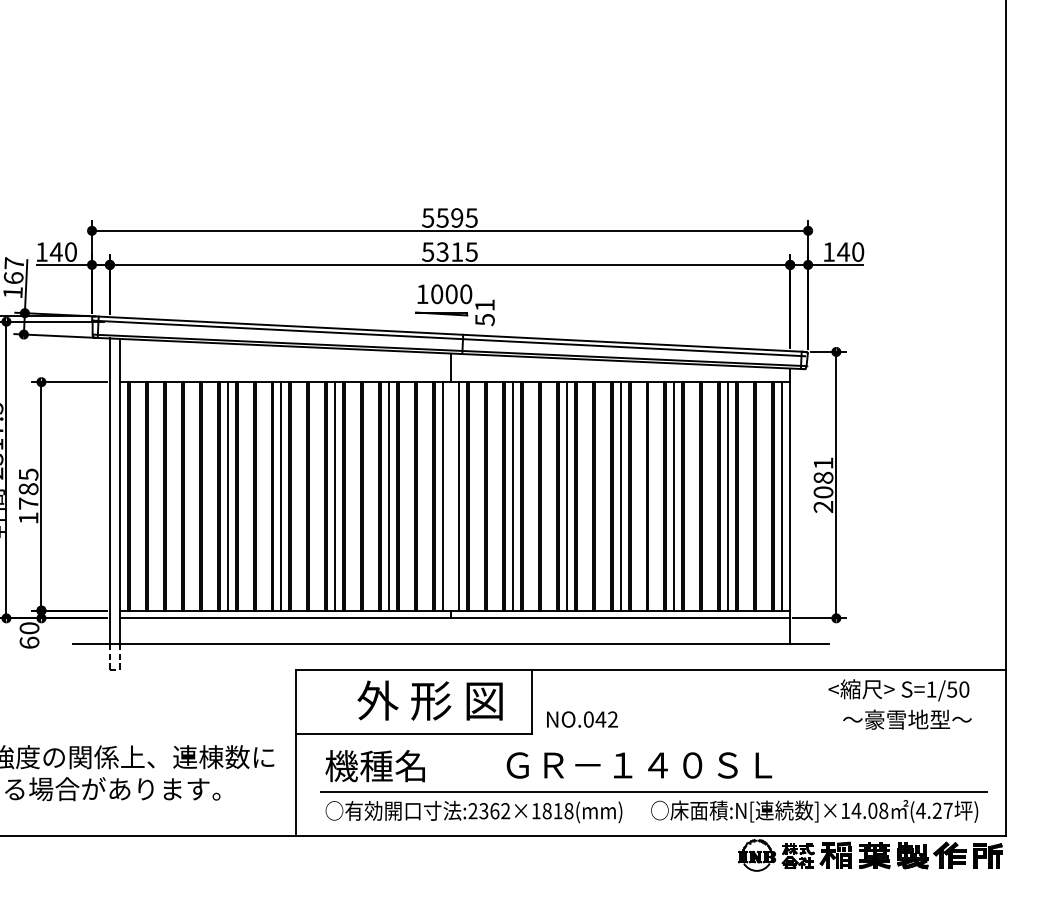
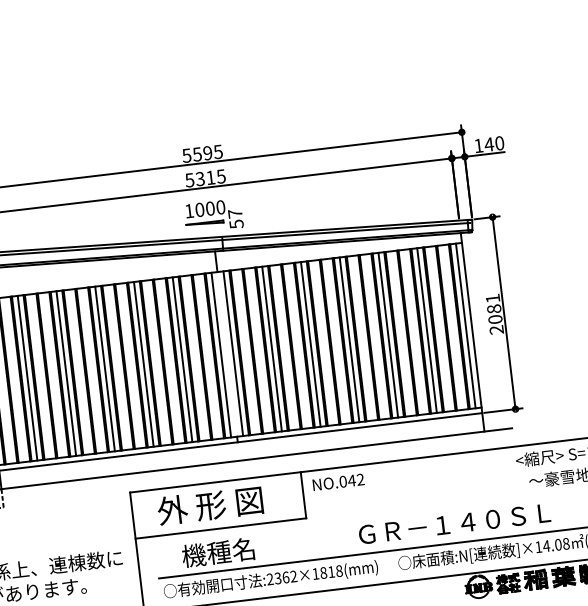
text: (484, 305) -> (235, 213), 51 -> 57
line: (173, 496) -> (27, 378), added
text: (429, 700) -> (209, 505), moved
text: (582, 719) -> (338, 482), moved
text: (639, 765) -> (454, 524), moved
text: (374, 766) -> (217, 552), moved

